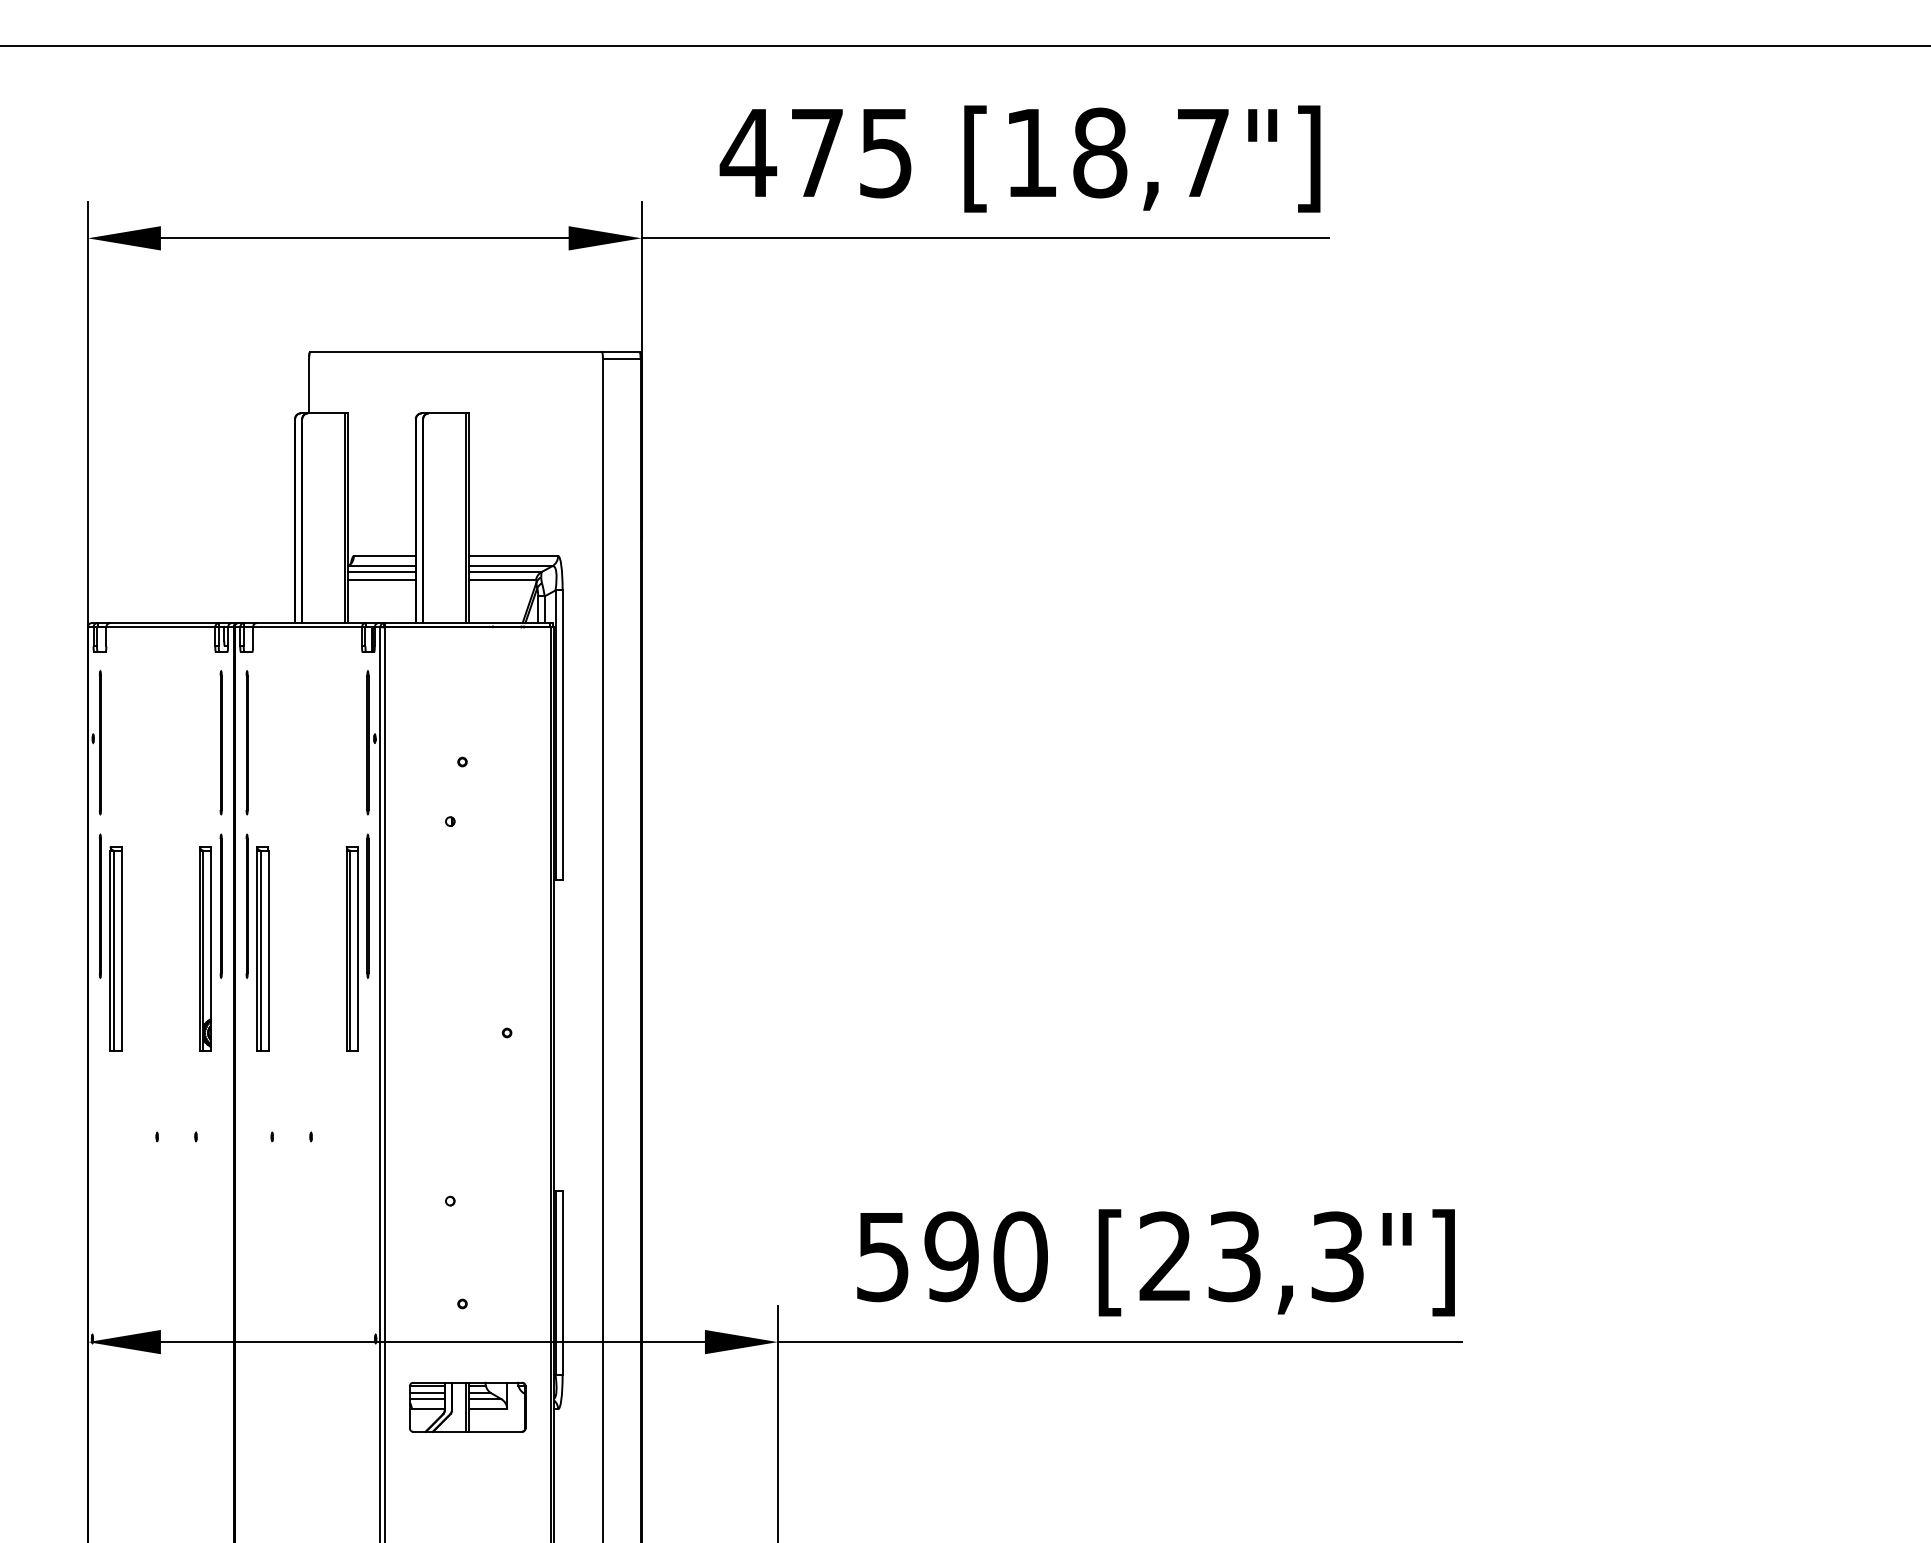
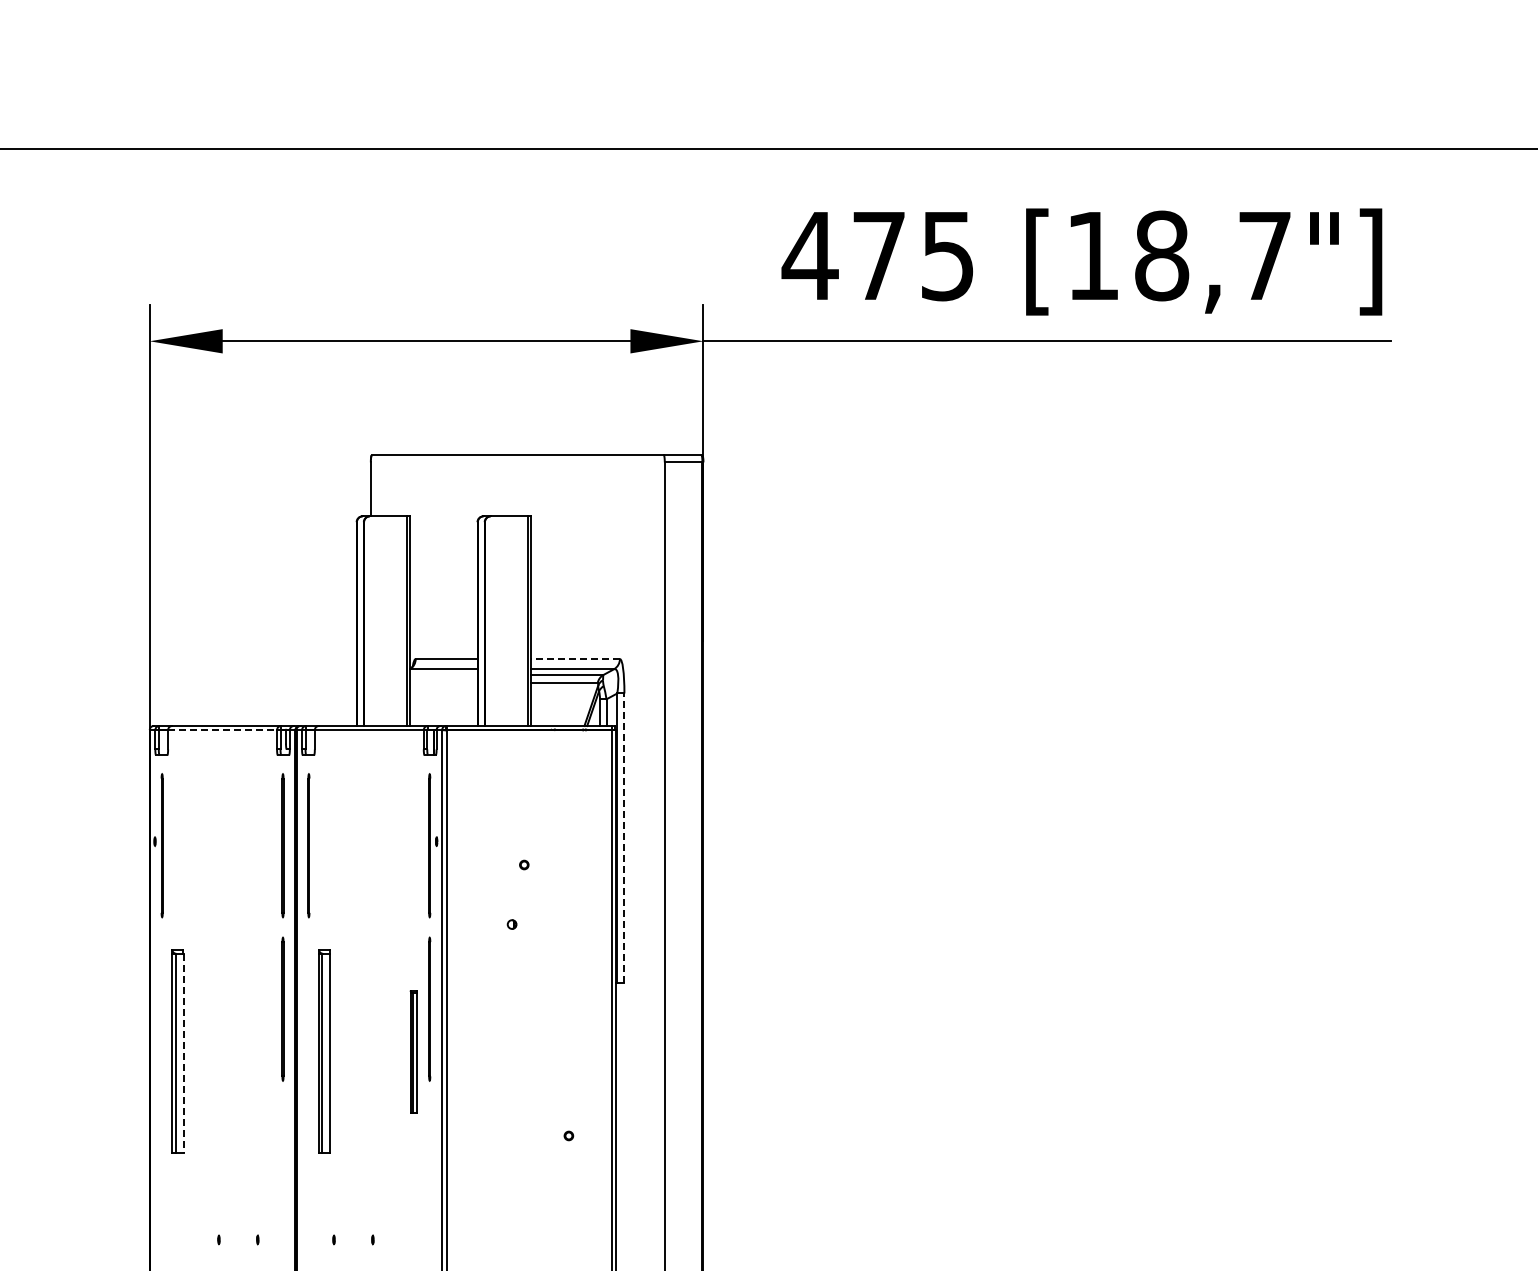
line: (513, 556) -> (575, 659), solid -> dashed
line: (381, 572) -> (443, 675), removed
line: (381, 579) -> (443, 682), removed
line: (161, 627) -> (223, 730), solid -> dashed
line: (562, 735) -> (624, 838), solid -> dashed
line: (100, 905) -> (162, 1008), removed
line: (246, 905) -> (308, 1008), removed
part: (205, 948) -> (267, 1051), removed
part: (351, 948) -> (413, 1051), size x0.6
line: (121, 950) -> (183, 1053), solid -> dashed

